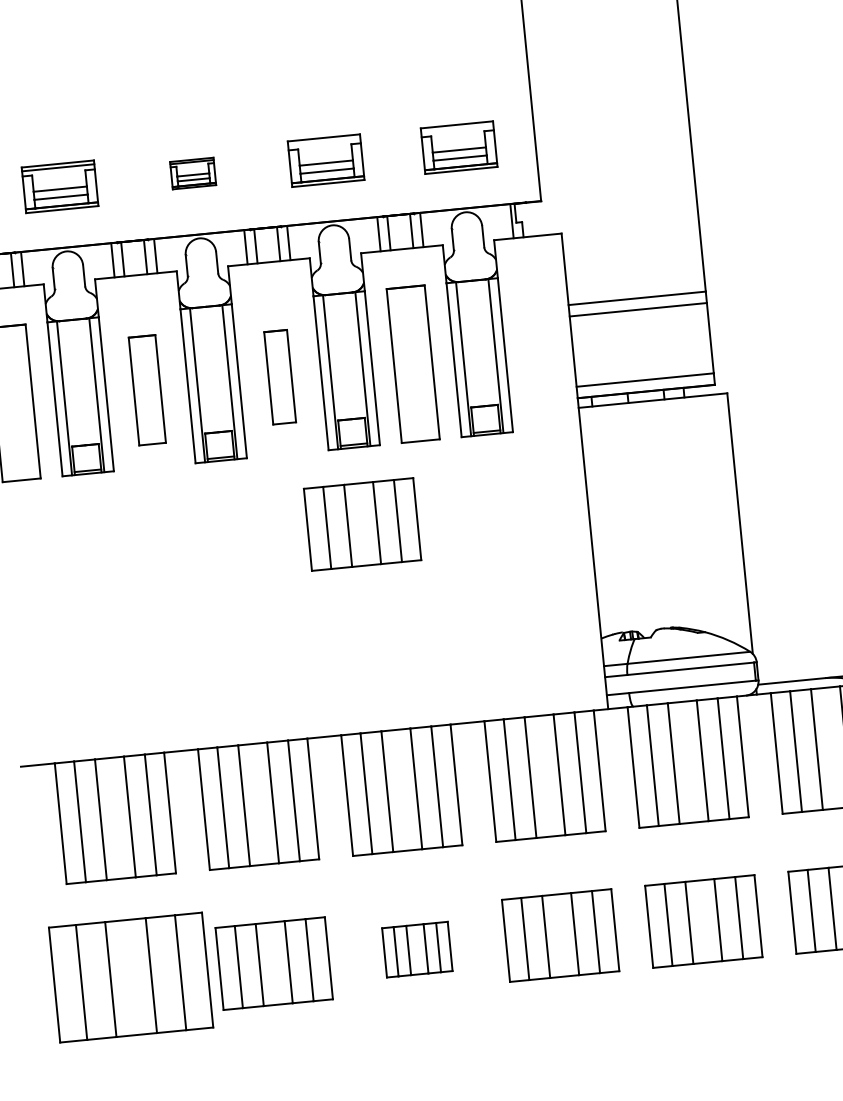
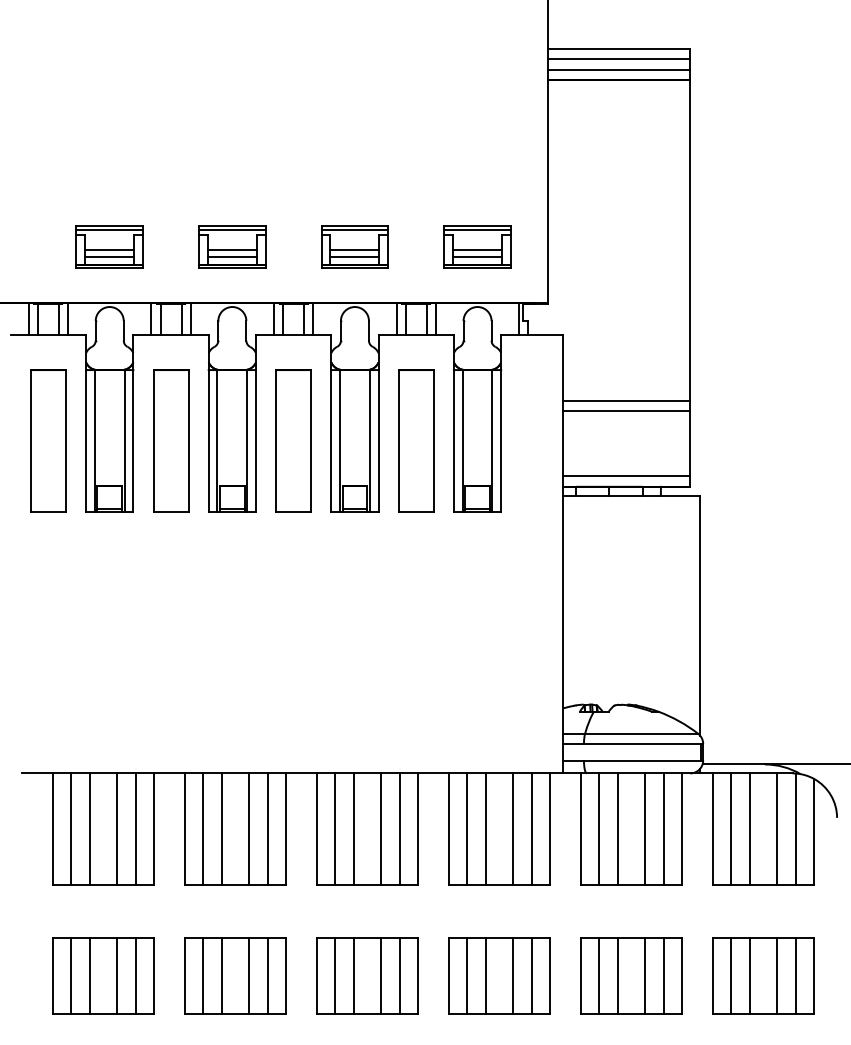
line: (457, 128) -> (477, 229), added
line: (323, 141) -> (354, 229), added
part: (193, 172) -> (232, 246), size x1.67
part: (280, 376) -> (293, 440), size x1.67
part: (147, 389) -> (171, 440), size x1.43
part: (362, 524) -> (355, 582), removed
part: (417, 949) -> (367, 975), size x1.67
part: (130, 977) -> (103, 975), size x0.71

